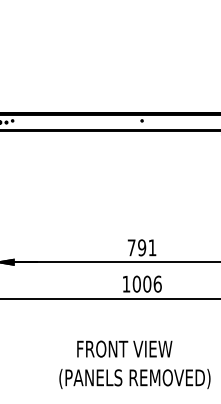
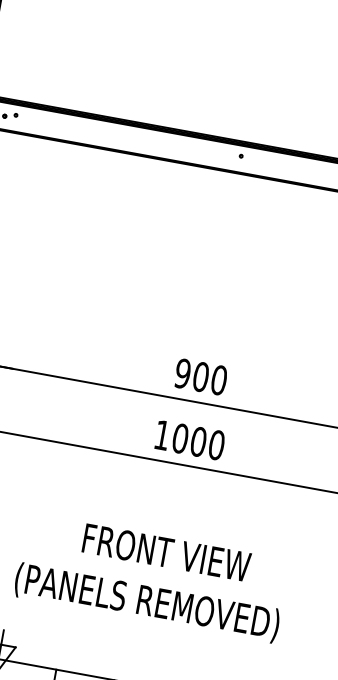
text: (141, 247) -> (200, 376), 791 -> 900
text: (157, 283) -> (216, 443), 1006 -> 1000
text: (124, 348) -> (166, 551), moved

